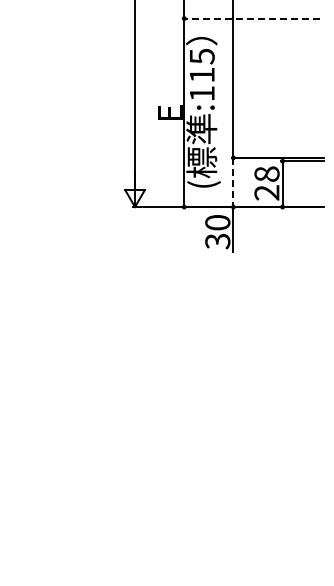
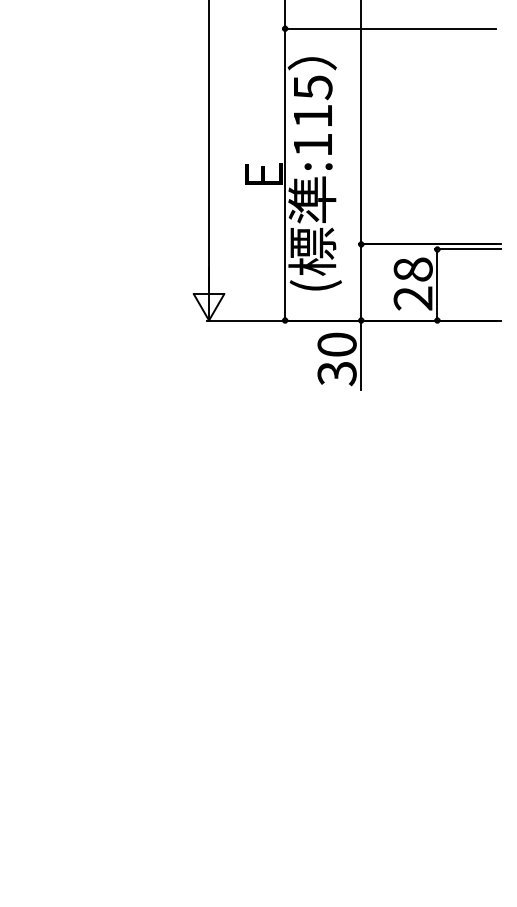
line: (251, 18) -> (389, 28), dashed -> solid
line: (233, 182) -> (361, 282), dashed -> solid

